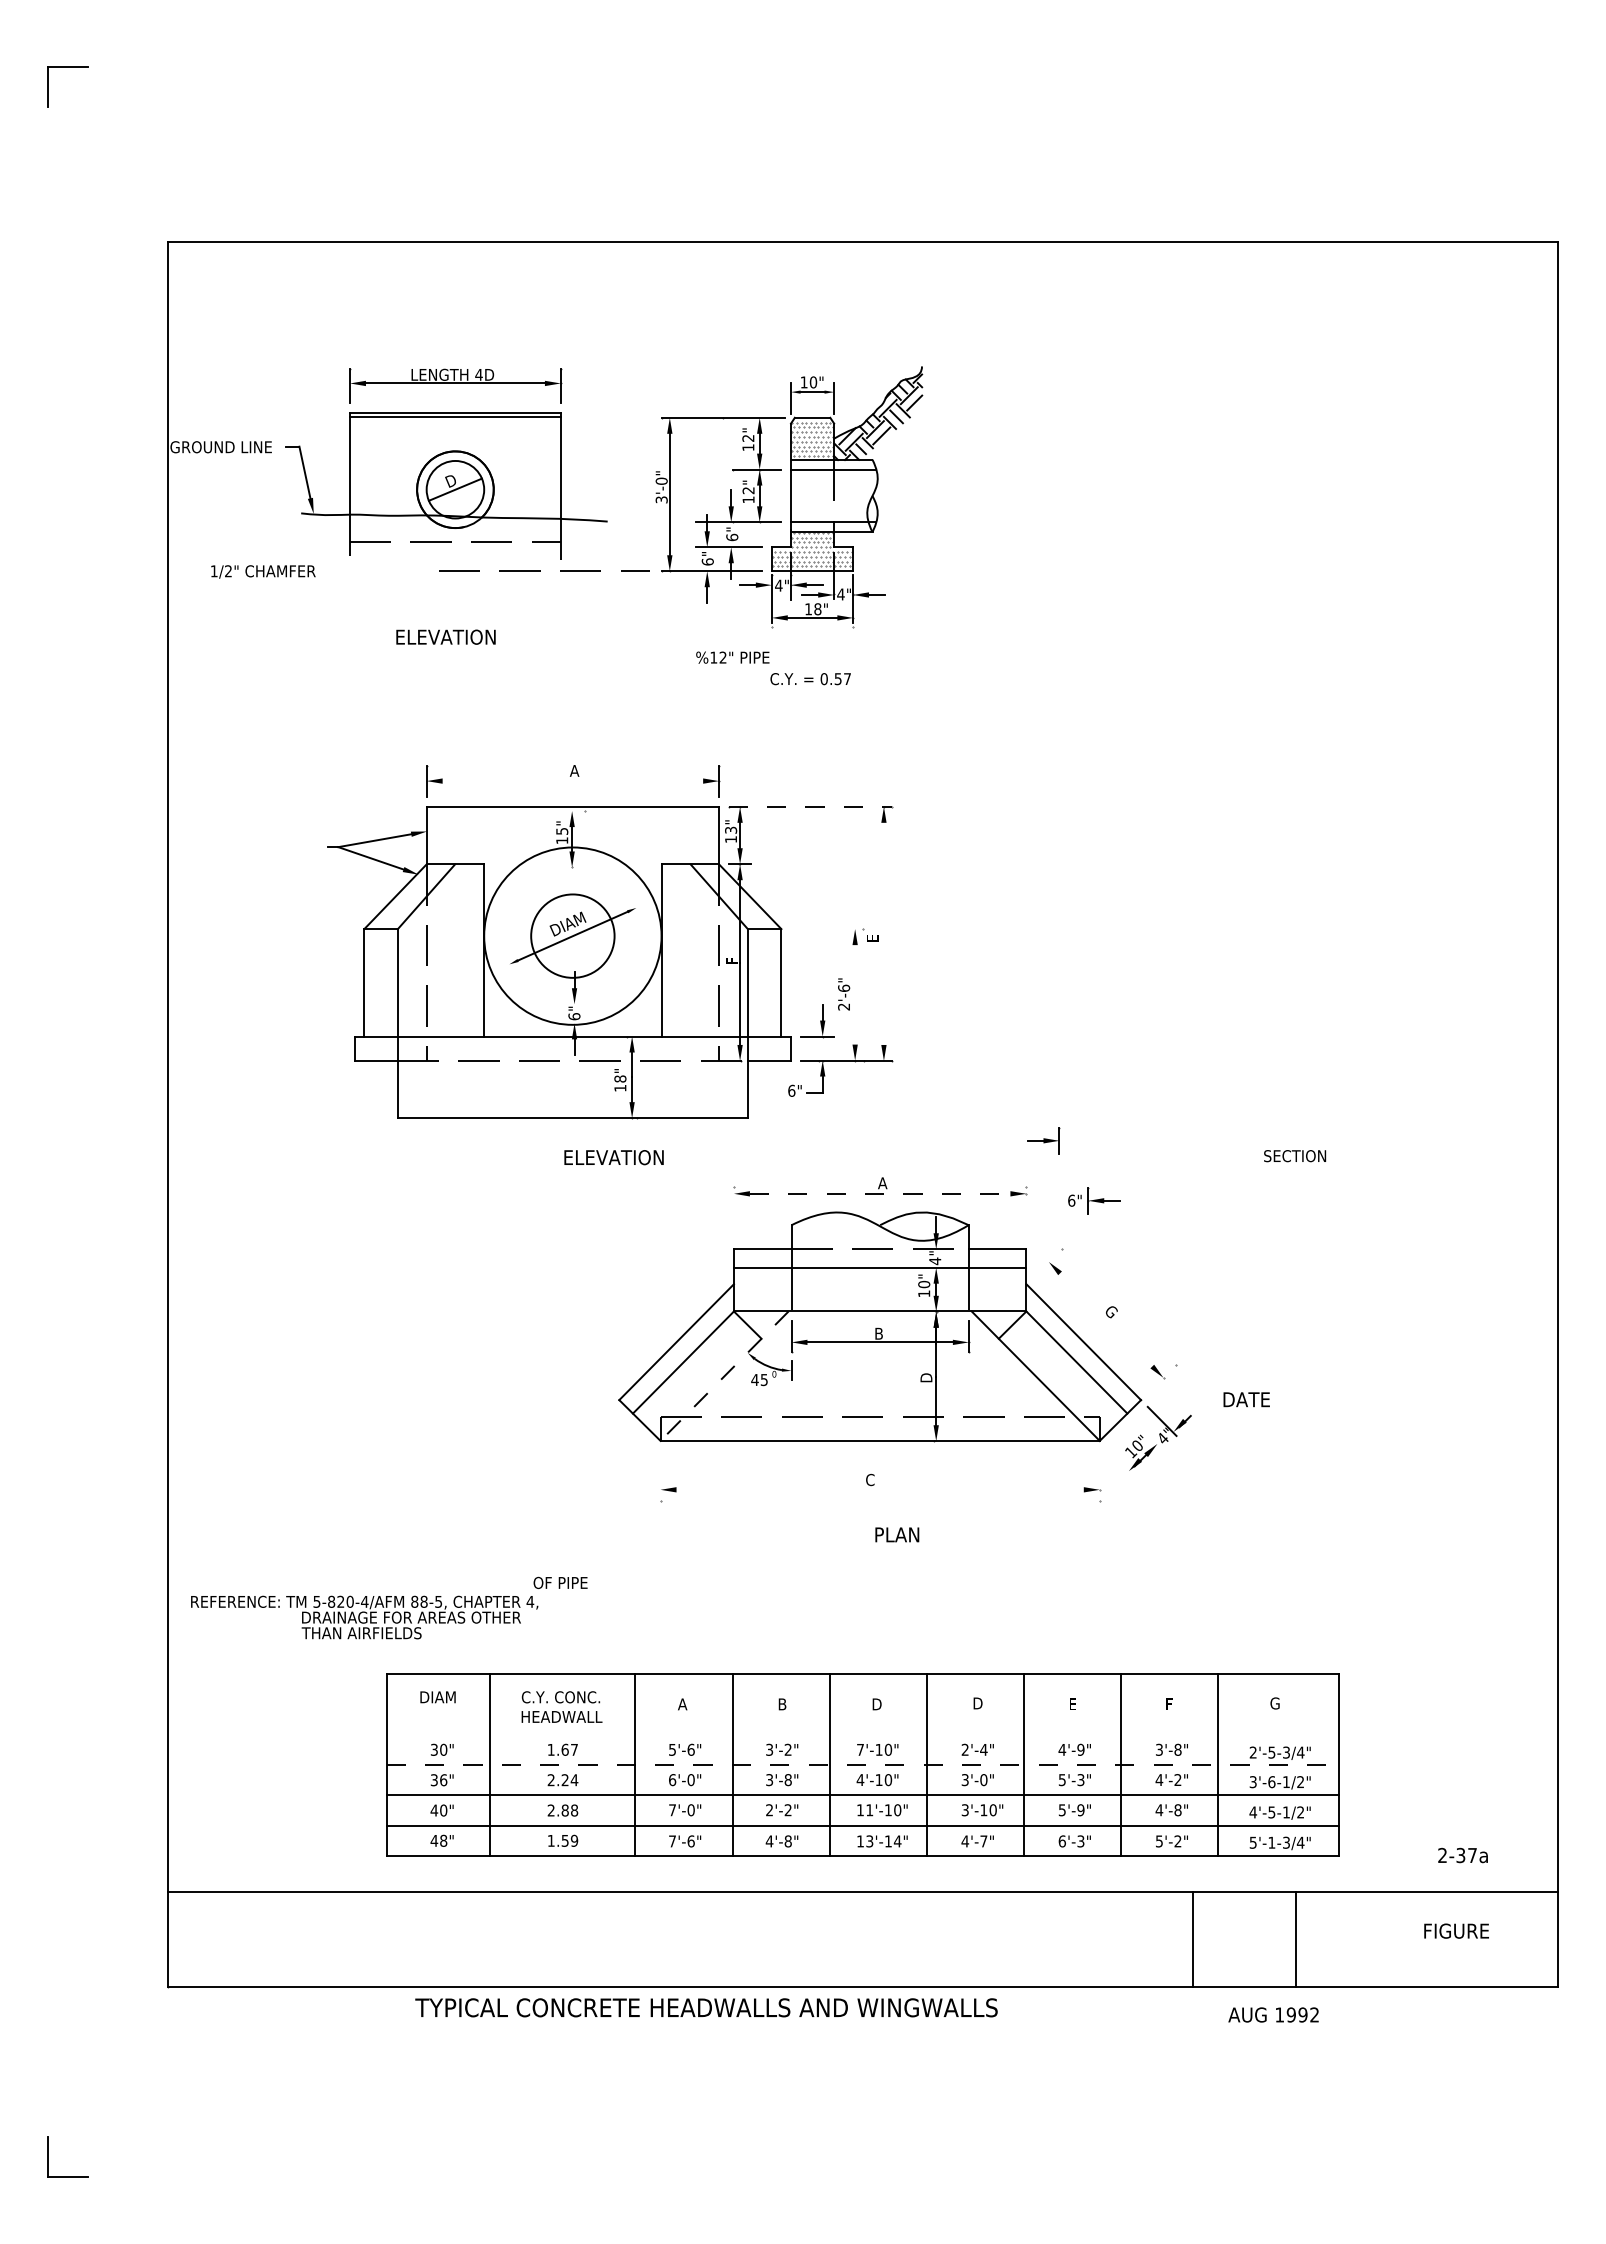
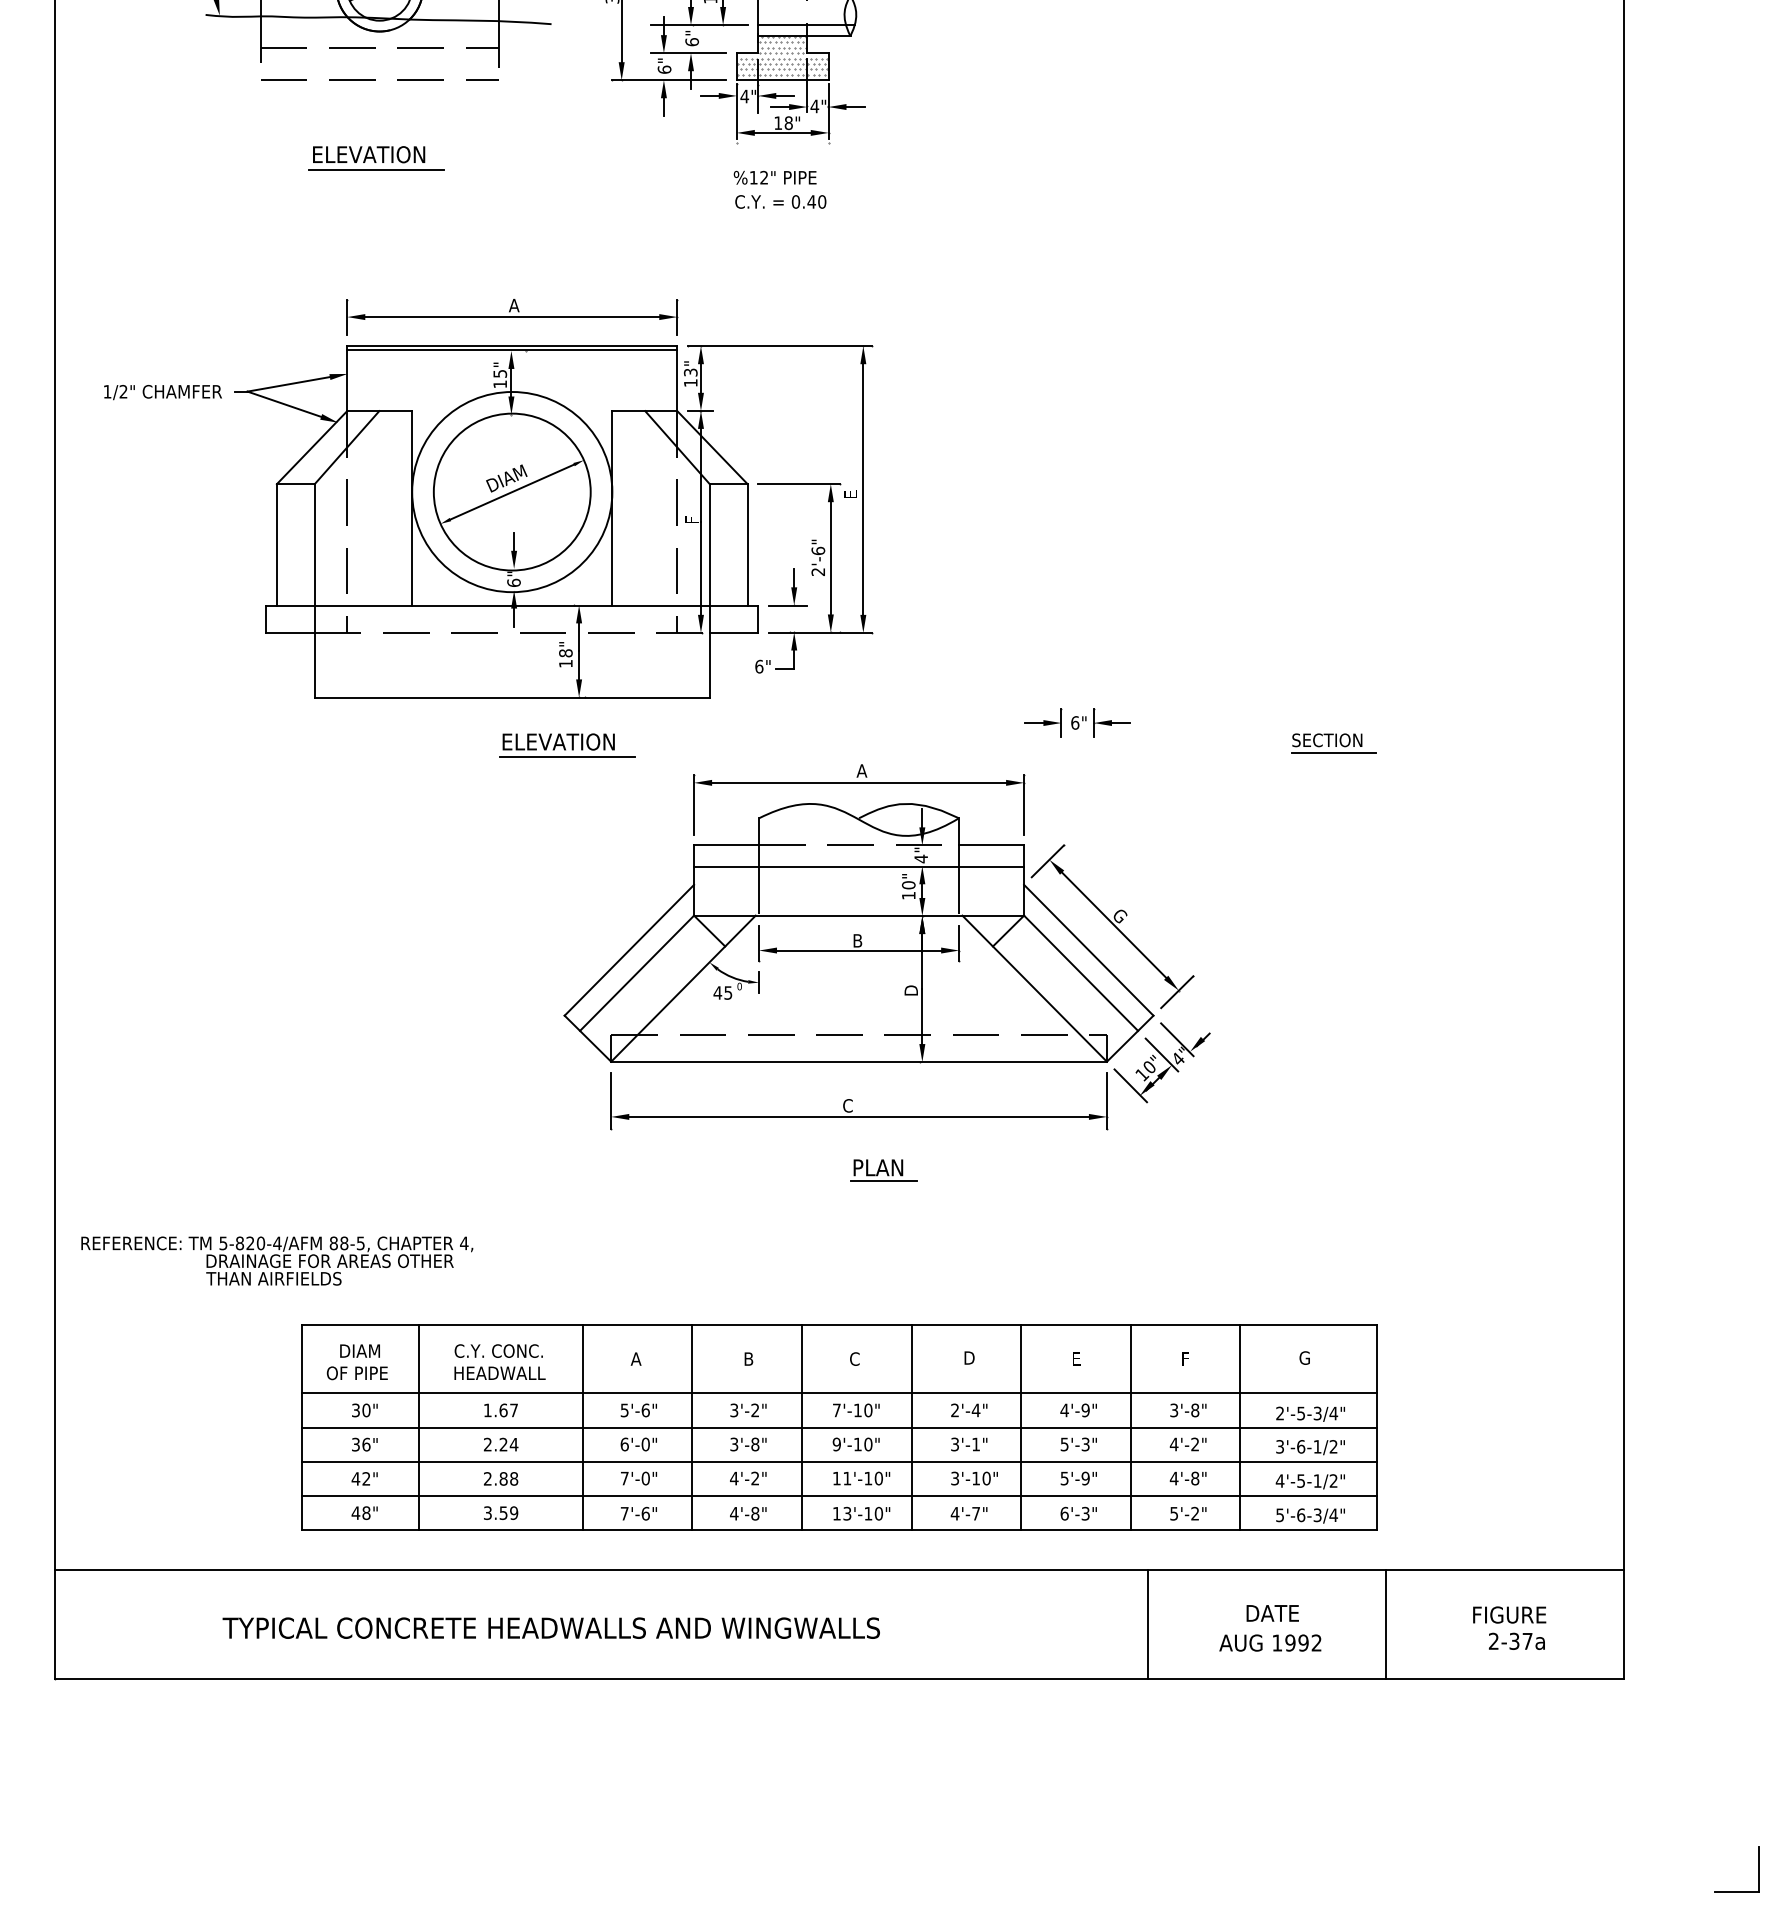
line: (540, 570) -> (375, 79), moved
text: (263, 571) -> (163, 392), moved
line: (452, 650) -> (376, 169), added
text: (732, 657) -> (774, 177), moved
text: (842, 679) -> (816, 202), 0.57 -> 0.40
line: (572, 781) -> (511, 317), added
line: (810, 806) -> (780, 345), dashed -> solid
line: (572, 810) -> (511, 350), added
line: (827, 929) -> (799, 484), added
line: (883, 933) -> (862, 489), added
circle: (572, 935) -> (511, 491), size x1.67
line: (855, 994) -> (831, 557), added
line: (1300, 1167) -> (1333, 753), added
line: (621, 1170) -> (567, 756), added
line: (880, 1193) -> (859, 782), dashed -> solid
part: (1094, 1200) -> (1100, 722), moved
line: (733, 1212) -> (693, 803), added
line: (1026, 1212) -> (1024, 803), added
line: (1047, 1263) -> (1047, 861), added
line: (1106, 1319) -> (1114, 924), added
line: (724, 1376) -> (683, 989), dashed -> solid
line: (1161, 1379) -> (1176, 992), added
text: (1246, 1399) -> (1272, 1613), moved
line: (1148, 1434) -> (1161, 1054), added
line: (1120, 1461) -> (1130, 1084), added
line: (660, 1475) -> (611, 1100), added
line: (1099, 1475) -> (1106, 1100), added
line: (879, 1489) -> (858, 1116), added
line: (902, 1546) -> (884, 1180), added
text: (560, 1582) -> (357, 1372), moved
text: (876, 1704) -> (854, 1359), D -> C
line: (862, 1734) -> (839, 1393), added
line: (863, 1765) -> (840, 1428), dashed -> solid
text: (860, 1780) -> (836, 1445), 4'-10" -> 9'-10"
text: (983, 1780) -> (975, 1445), 3'-0" -> 3'-1"
text: (443, 1810) -> (366, 1478), 40" -> 42"
text: (769, 1810) -> (734, 1478), 2'-2" -> 4'-2"
text: (550, 1840) -> (487, 1512), 1.59 -> 3.59
text: (897, 1841) -> (878, 1513), 13'-14" -> 13'-10"
text: (1271, 1842) -> (1300, 1514), 5'-1-3/4" -> 5'-6-3/4"
text: (1462, 1855) -> (1516, 1641), moved
line: (1193, 1939) -> (1148, 1624), moved
line: (1296, 1939) -> (1386, 1624), moved
text: (706, 2007) -> (551, 1627), moved
text: (1273, 2014) -> (1270, 1642), moved

